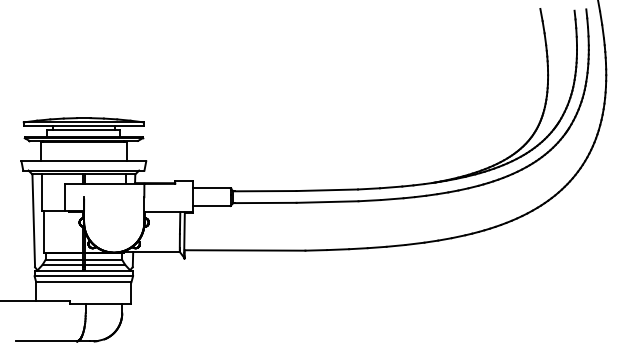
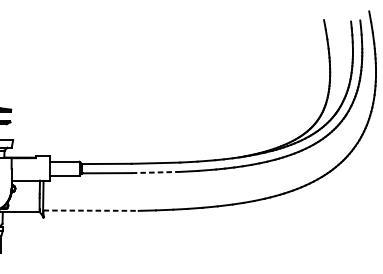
line: (327, 202) -> (156, 172), solid -> dashed
line: (245, 250) -> (91, 210), solid -> dashed

